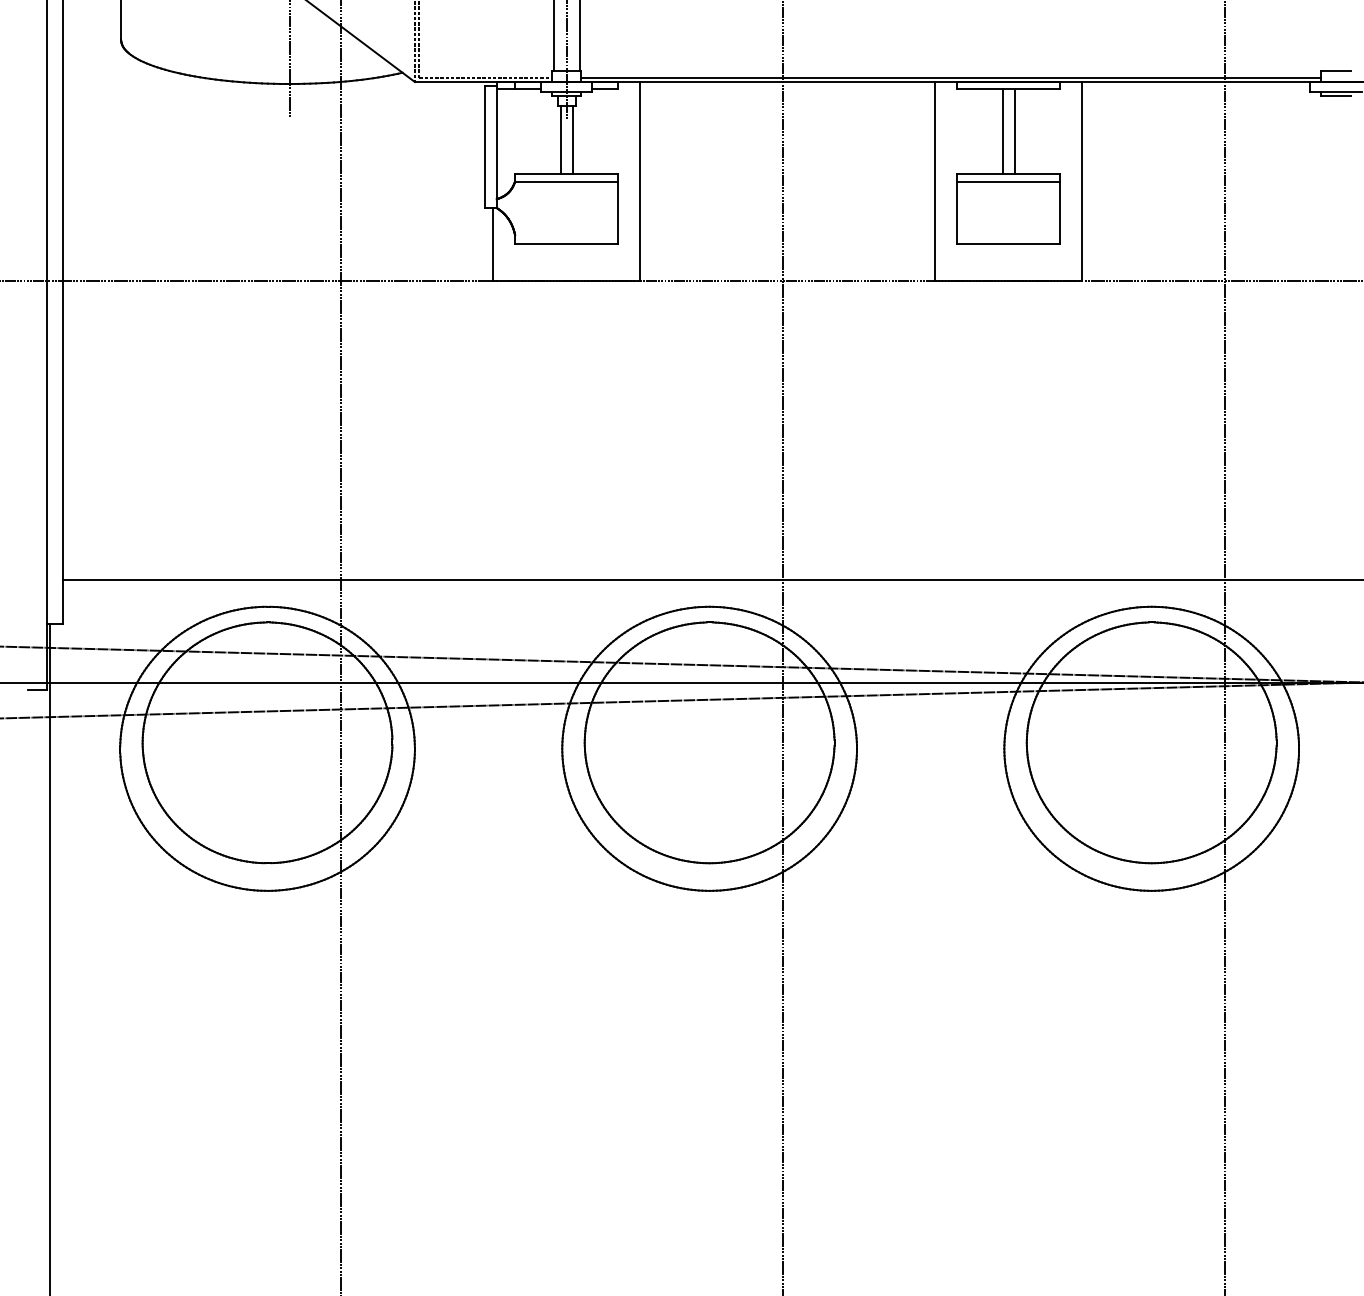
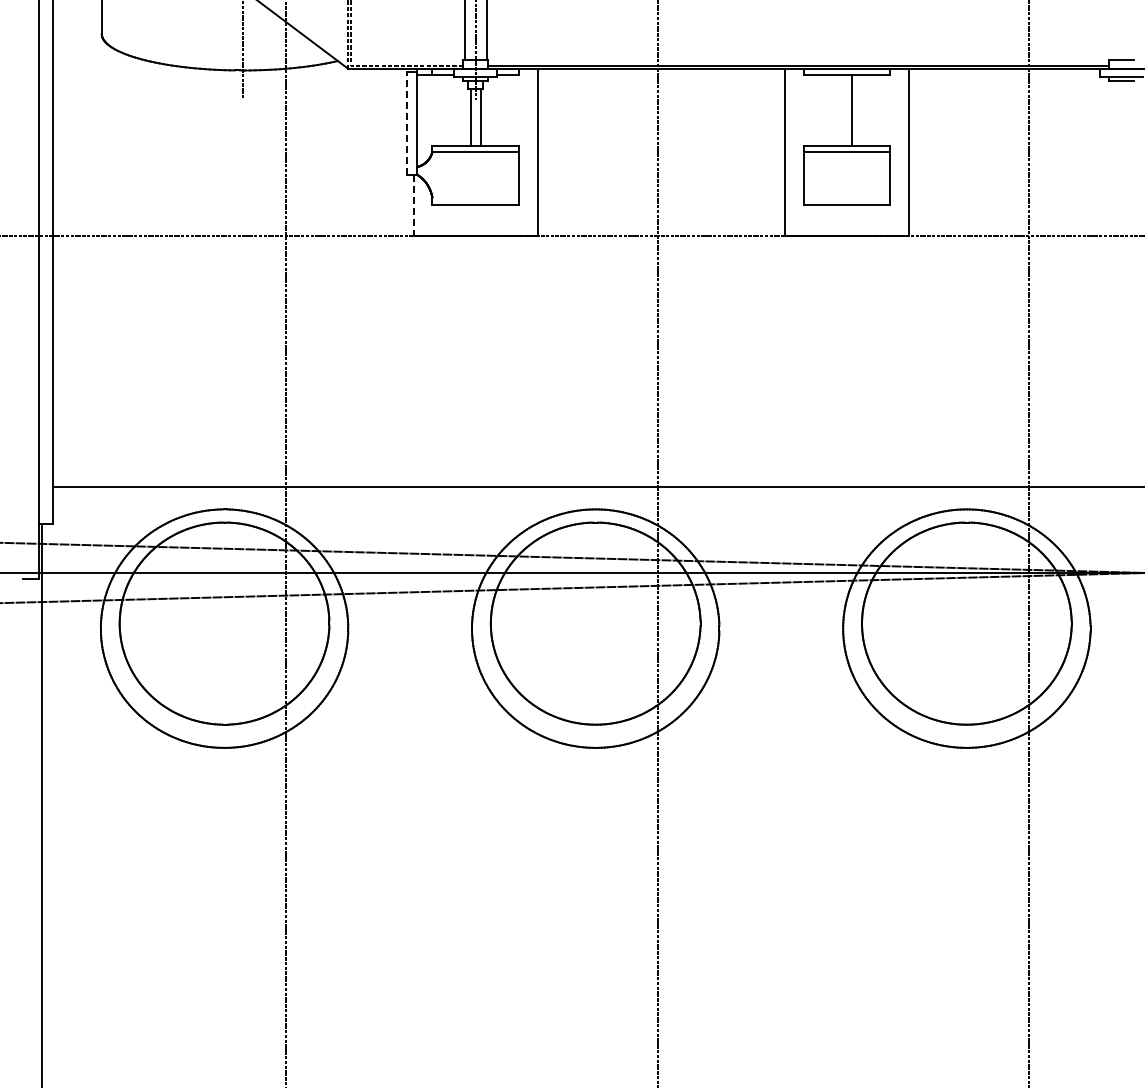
line: (1002, 131) -> (841, 110), removed
line: (485, 145) -> (407, 122), solid -> dashed
line: (492, 244) -> (413, 205), solid -> dashed

